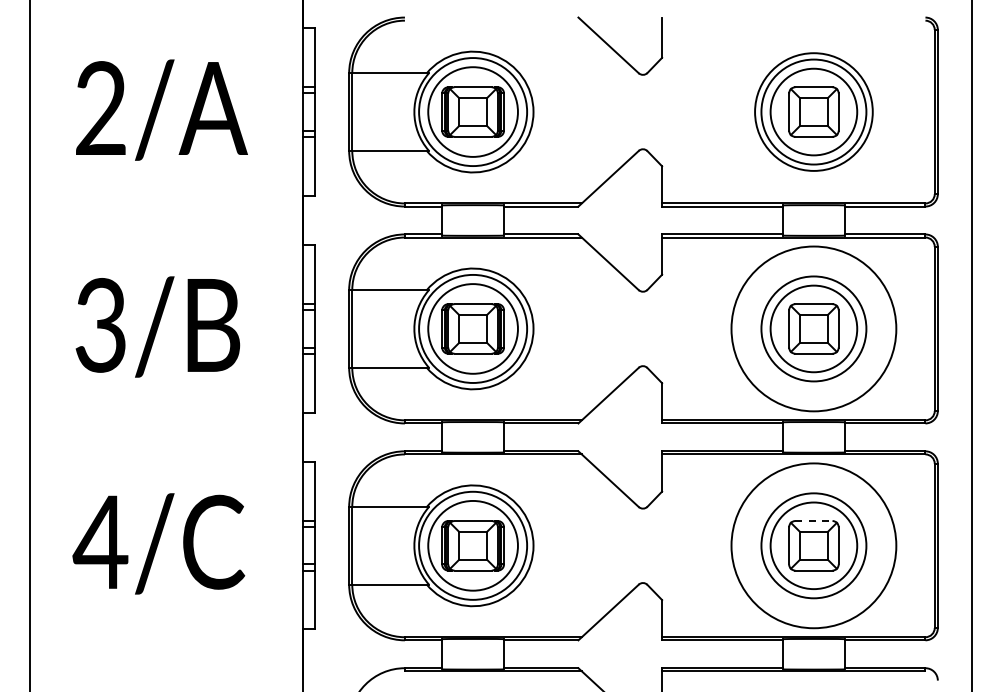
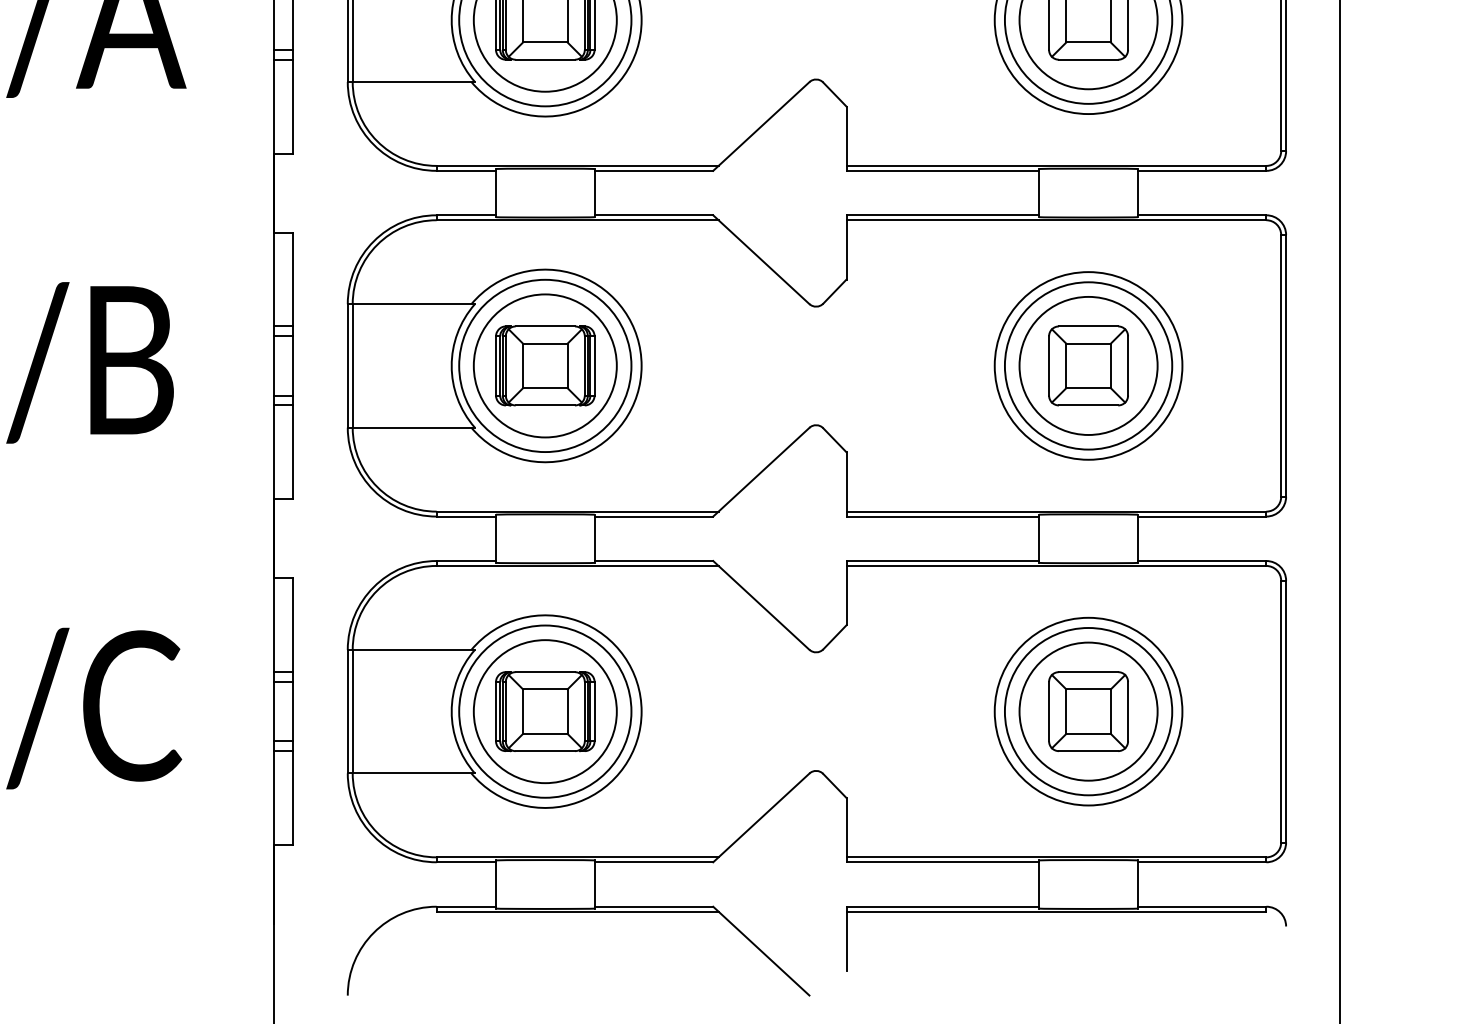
circle: (813, 328) -> (1087, 365), size x0.71
line: (813, 521) -> (1087, 672), dashed -> solid
circle: (813, 545) -> (1087, 711), size x0.71

